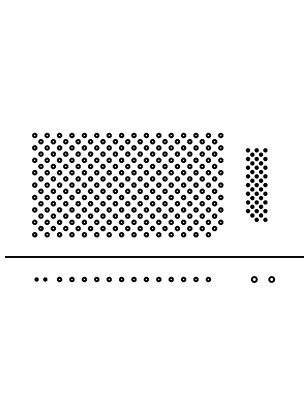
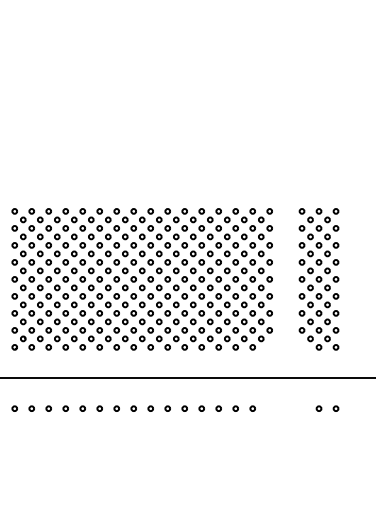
part: (256, 184) -> (318, 278), size x1.43
part: (40, 279) -> (22, 408), size x1.43
part: (262, 279) -> (326, 408), size x0.71

